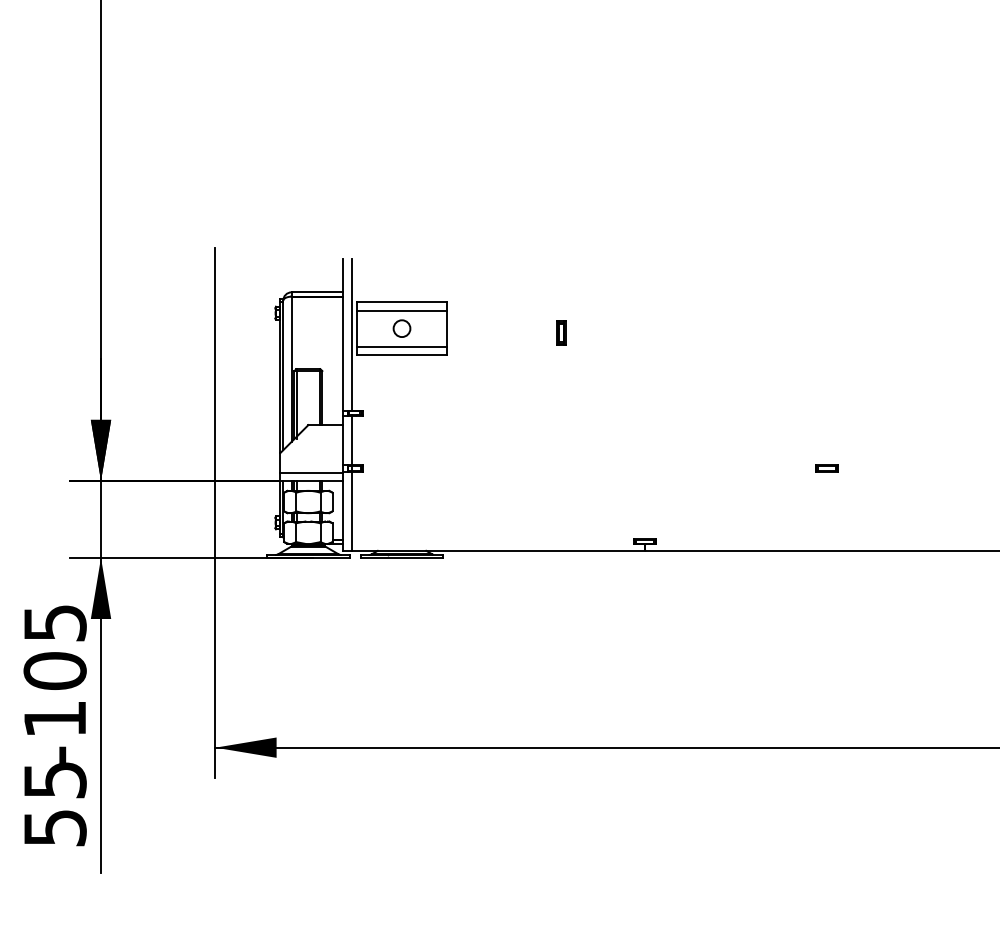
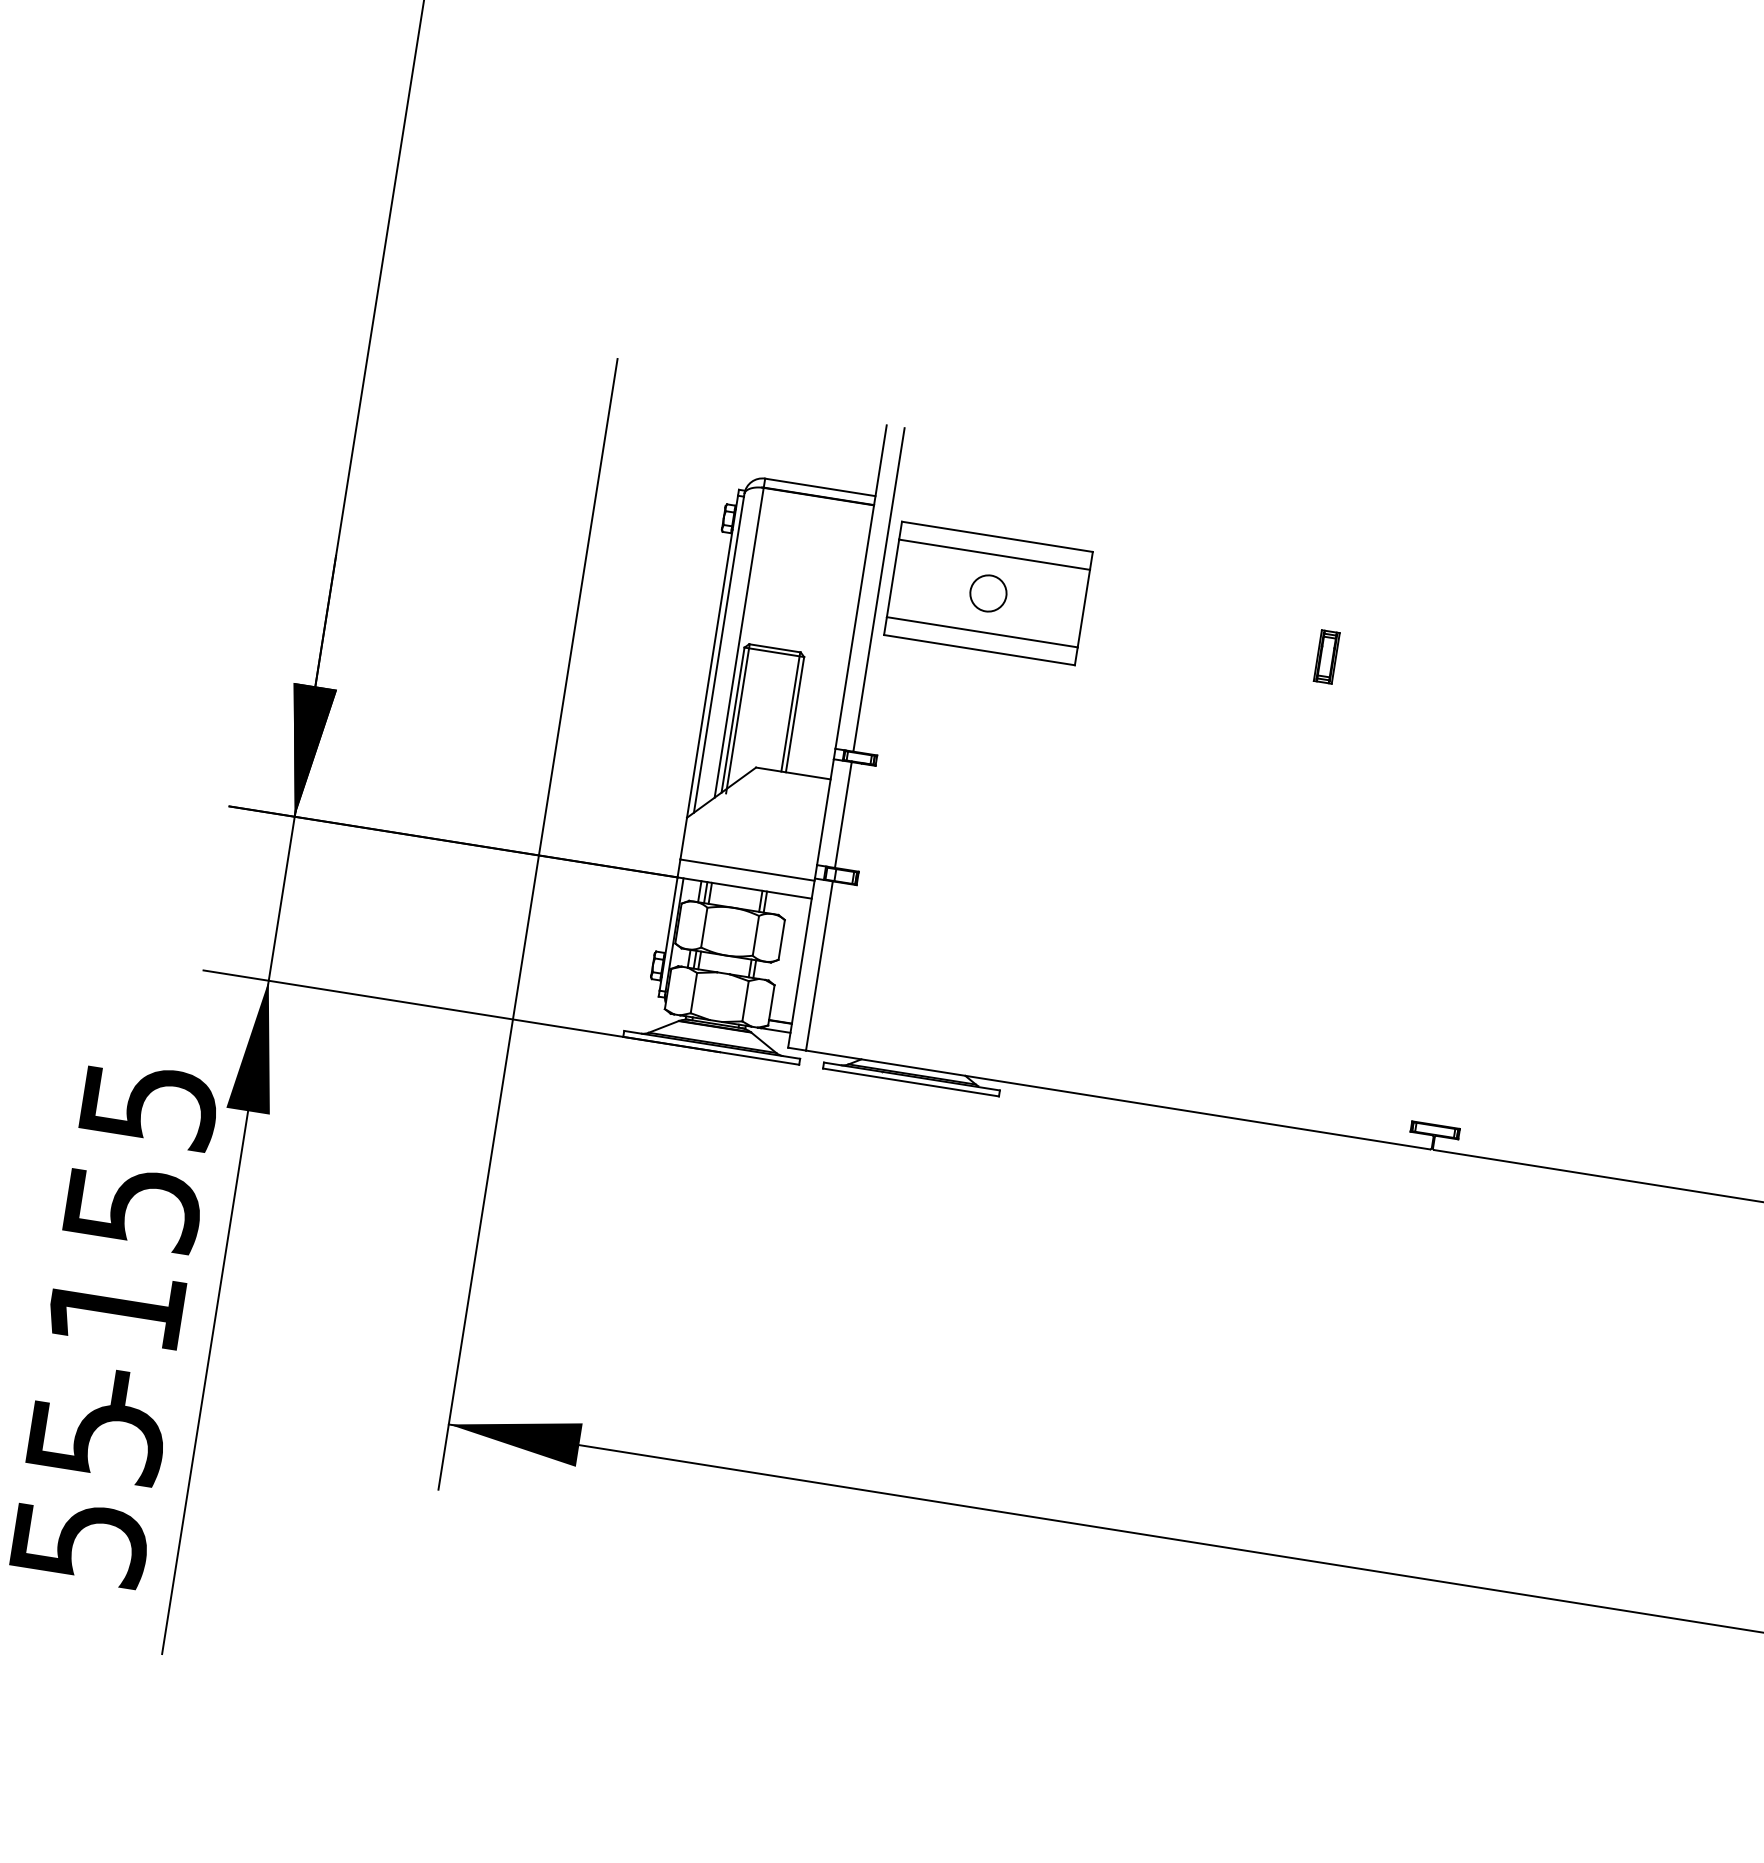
text: (54, 670) -> (131, 1205), -105 -> -155

